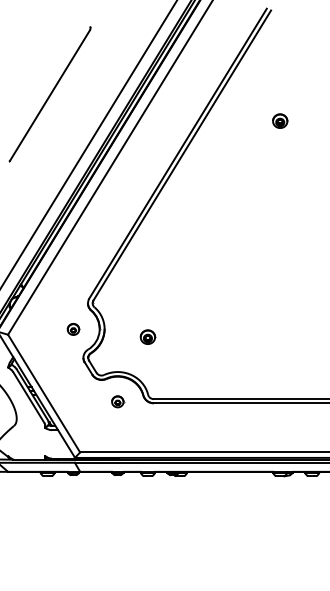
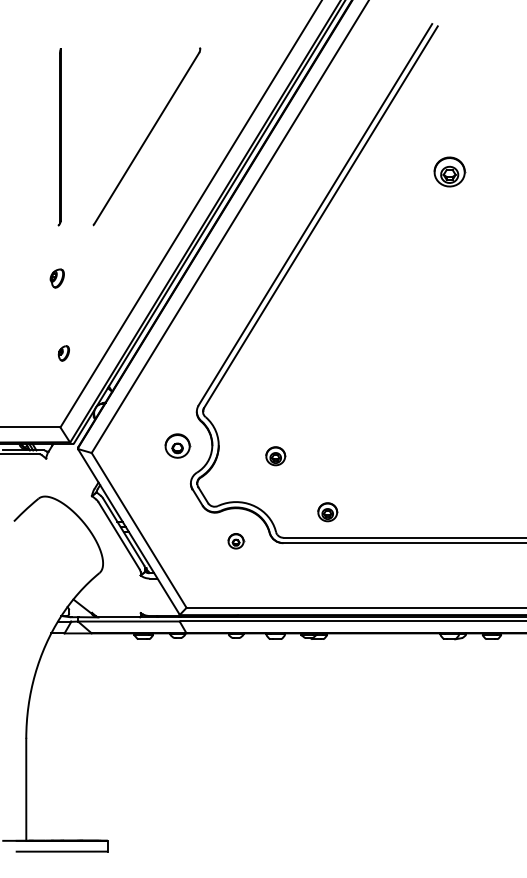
part: (279, 120) -> (449, 171), size x1.6
part: (73, 329) -> (177, 445), size x1.6
part: (187, 379) -> (327, 512), added

